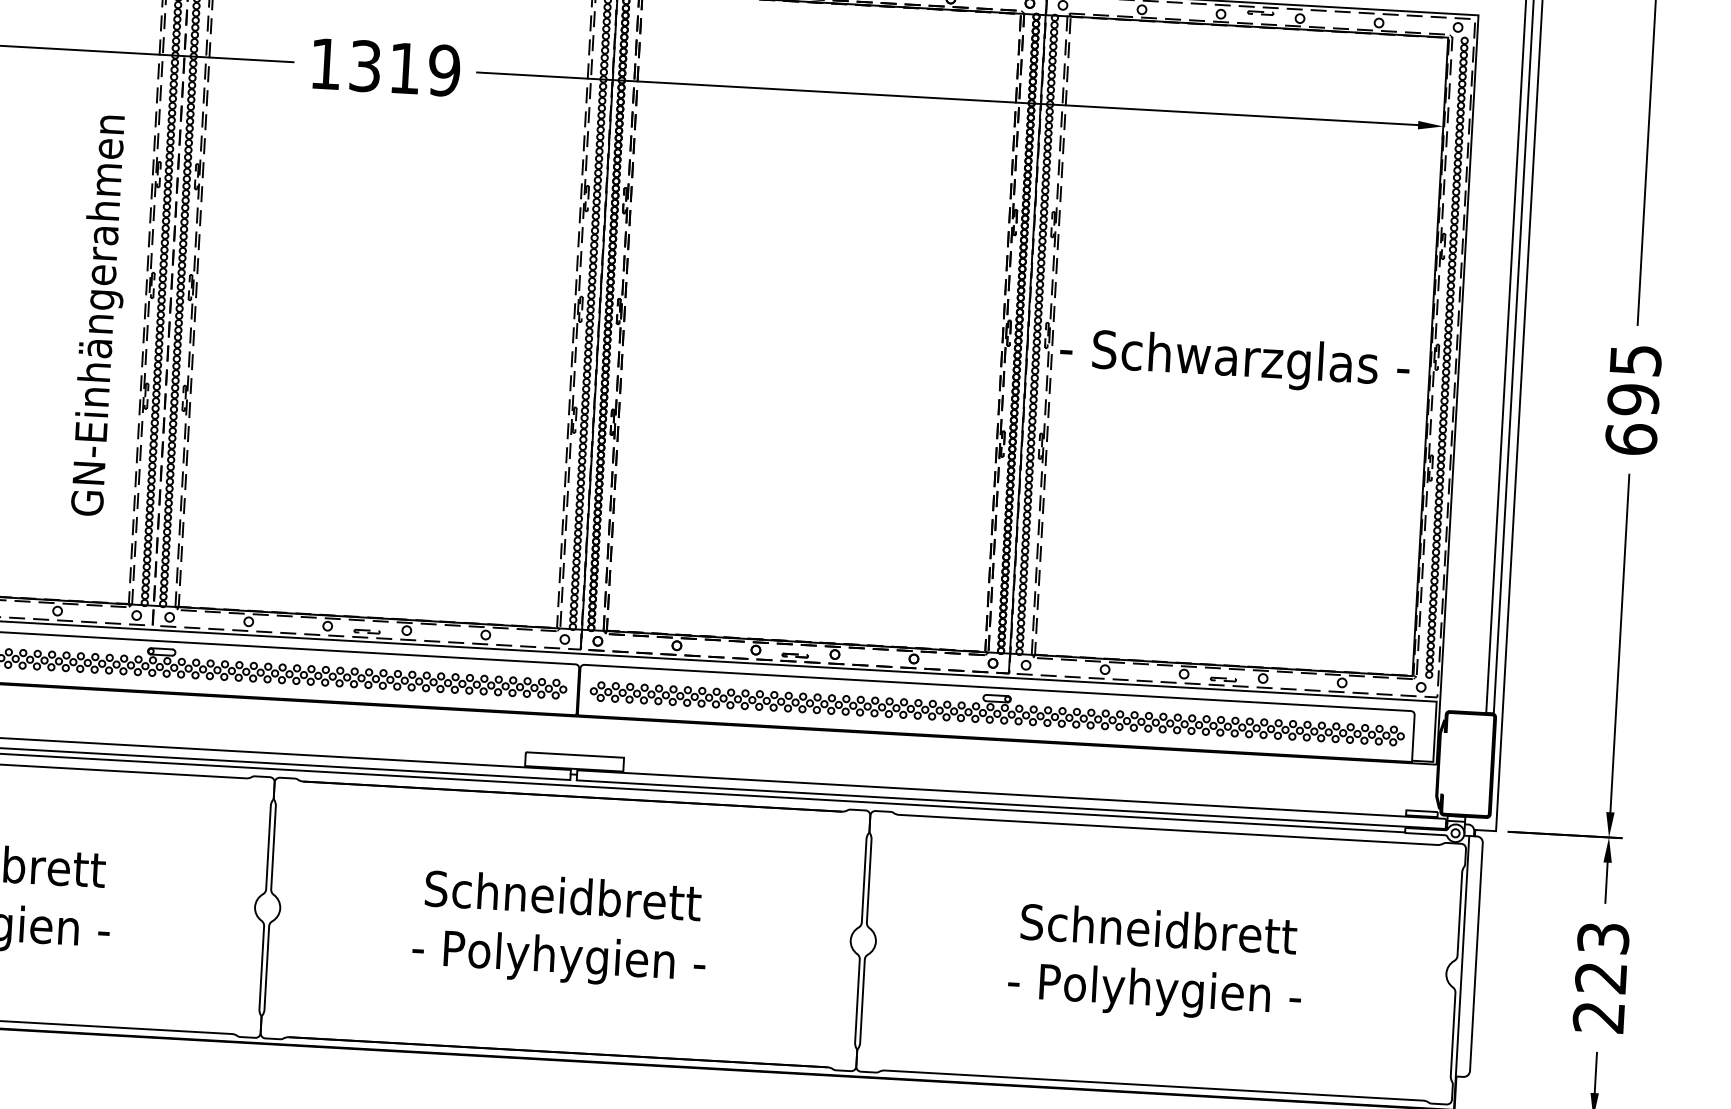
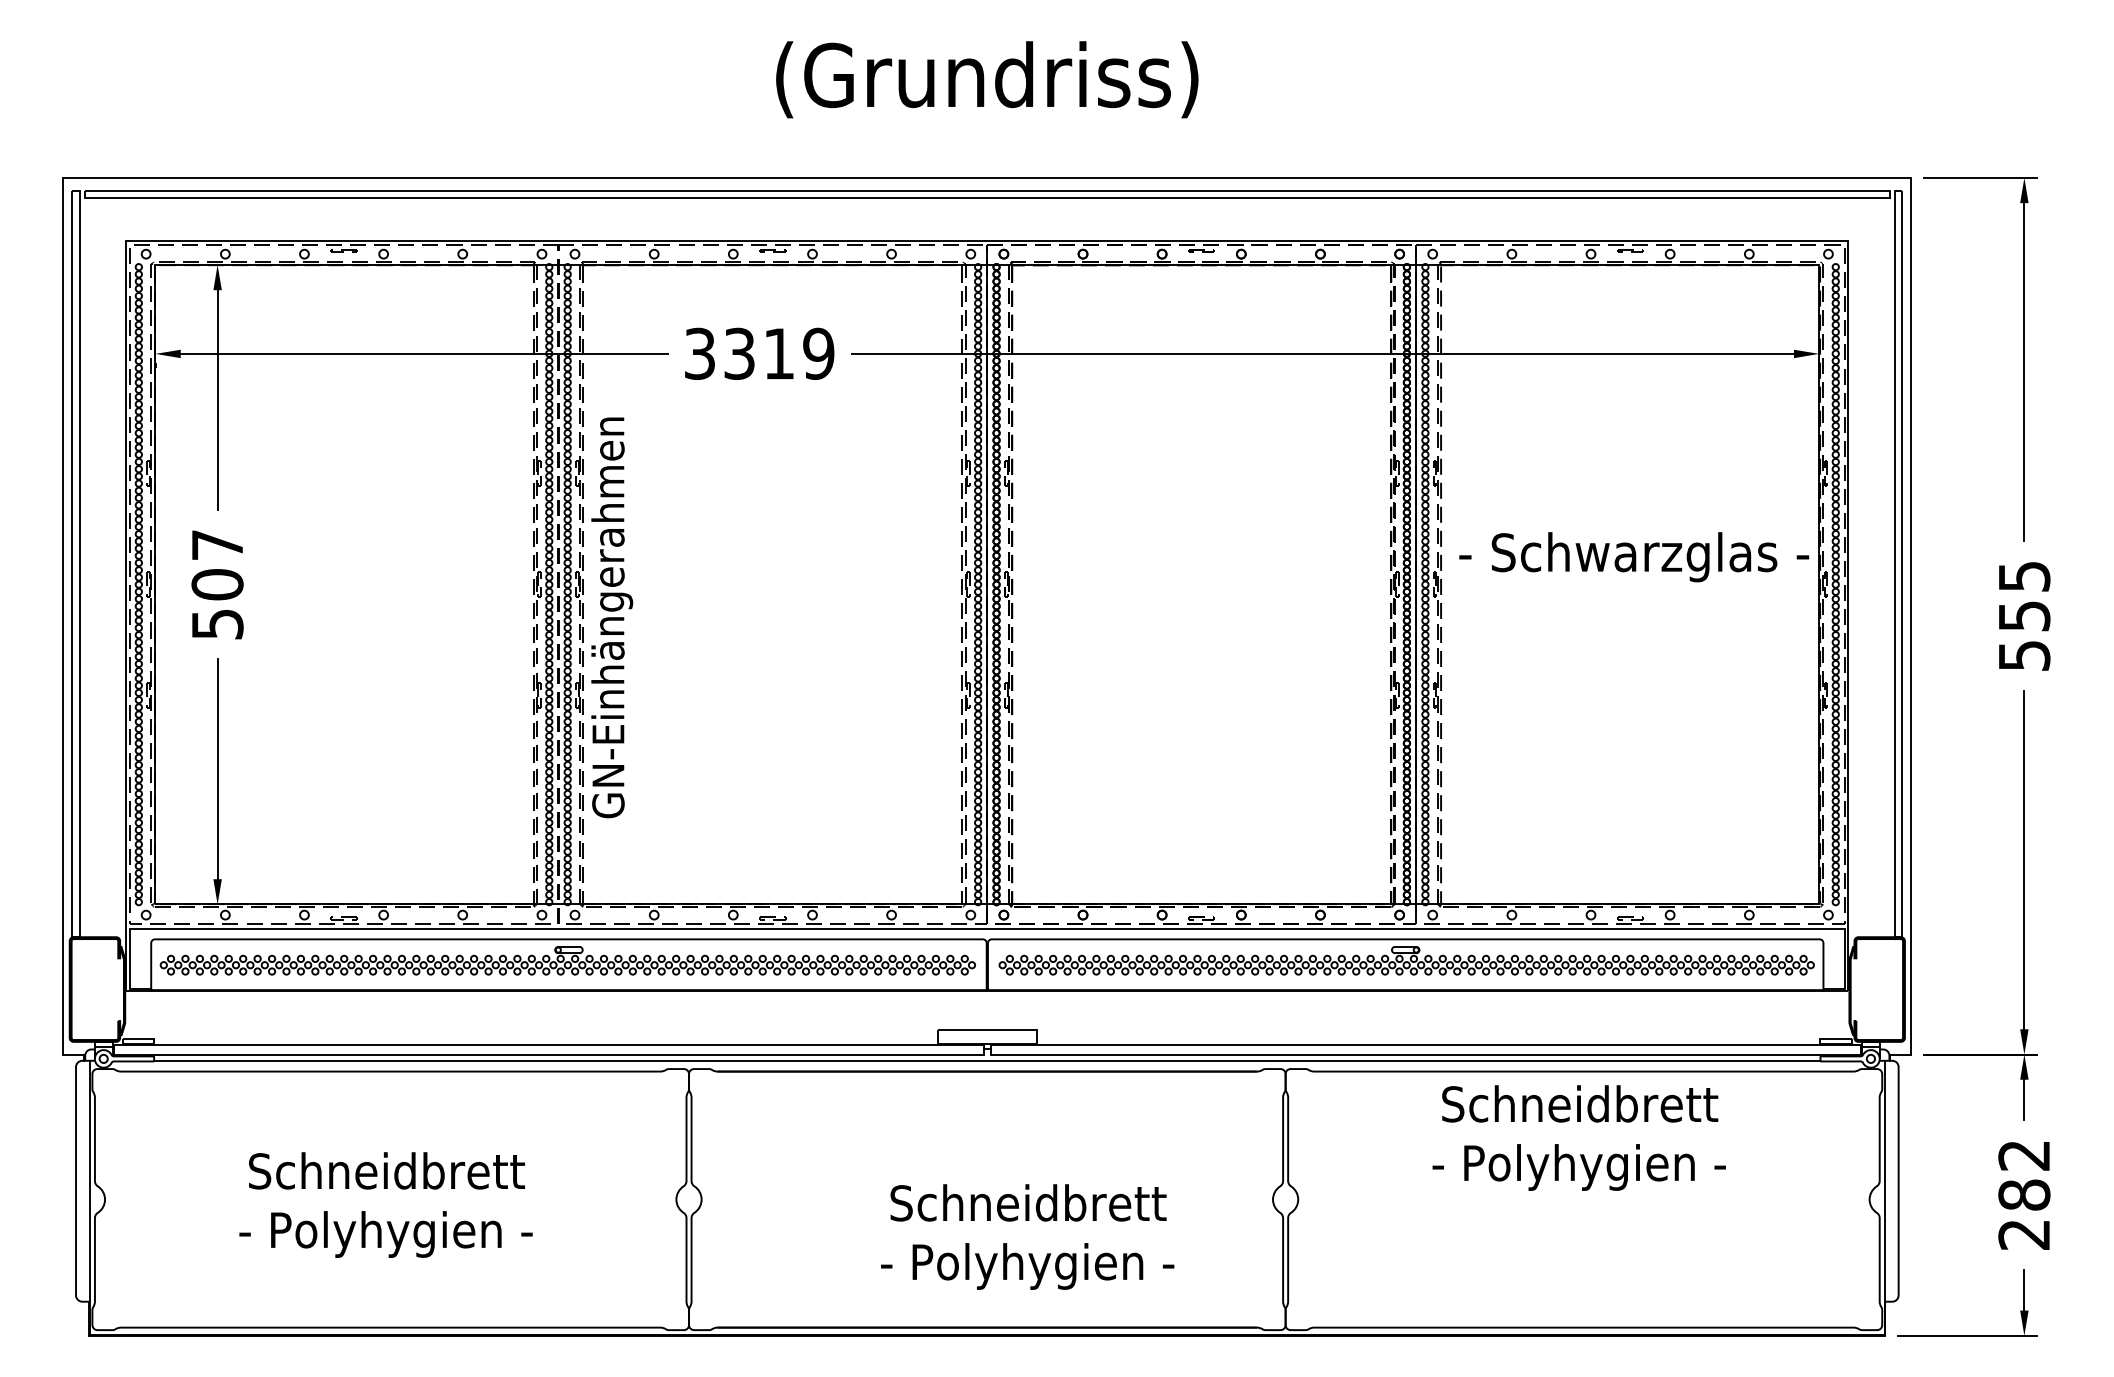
text: (325, 63) -> (699, 353), 1319 -> 3319
text: (101, 315) -> (612, 617), moved
text: (1234, 361) -> (1633, 557), moved
text: (1632, 419) -> (2024, 635), 695 -> 555
text: (560, 929) -> (1027, 1236), moved
text: (1602, 958) -> (2024, 1175), 223 -> 282
text: (1155, 962) -> (1578, 1137), moved

